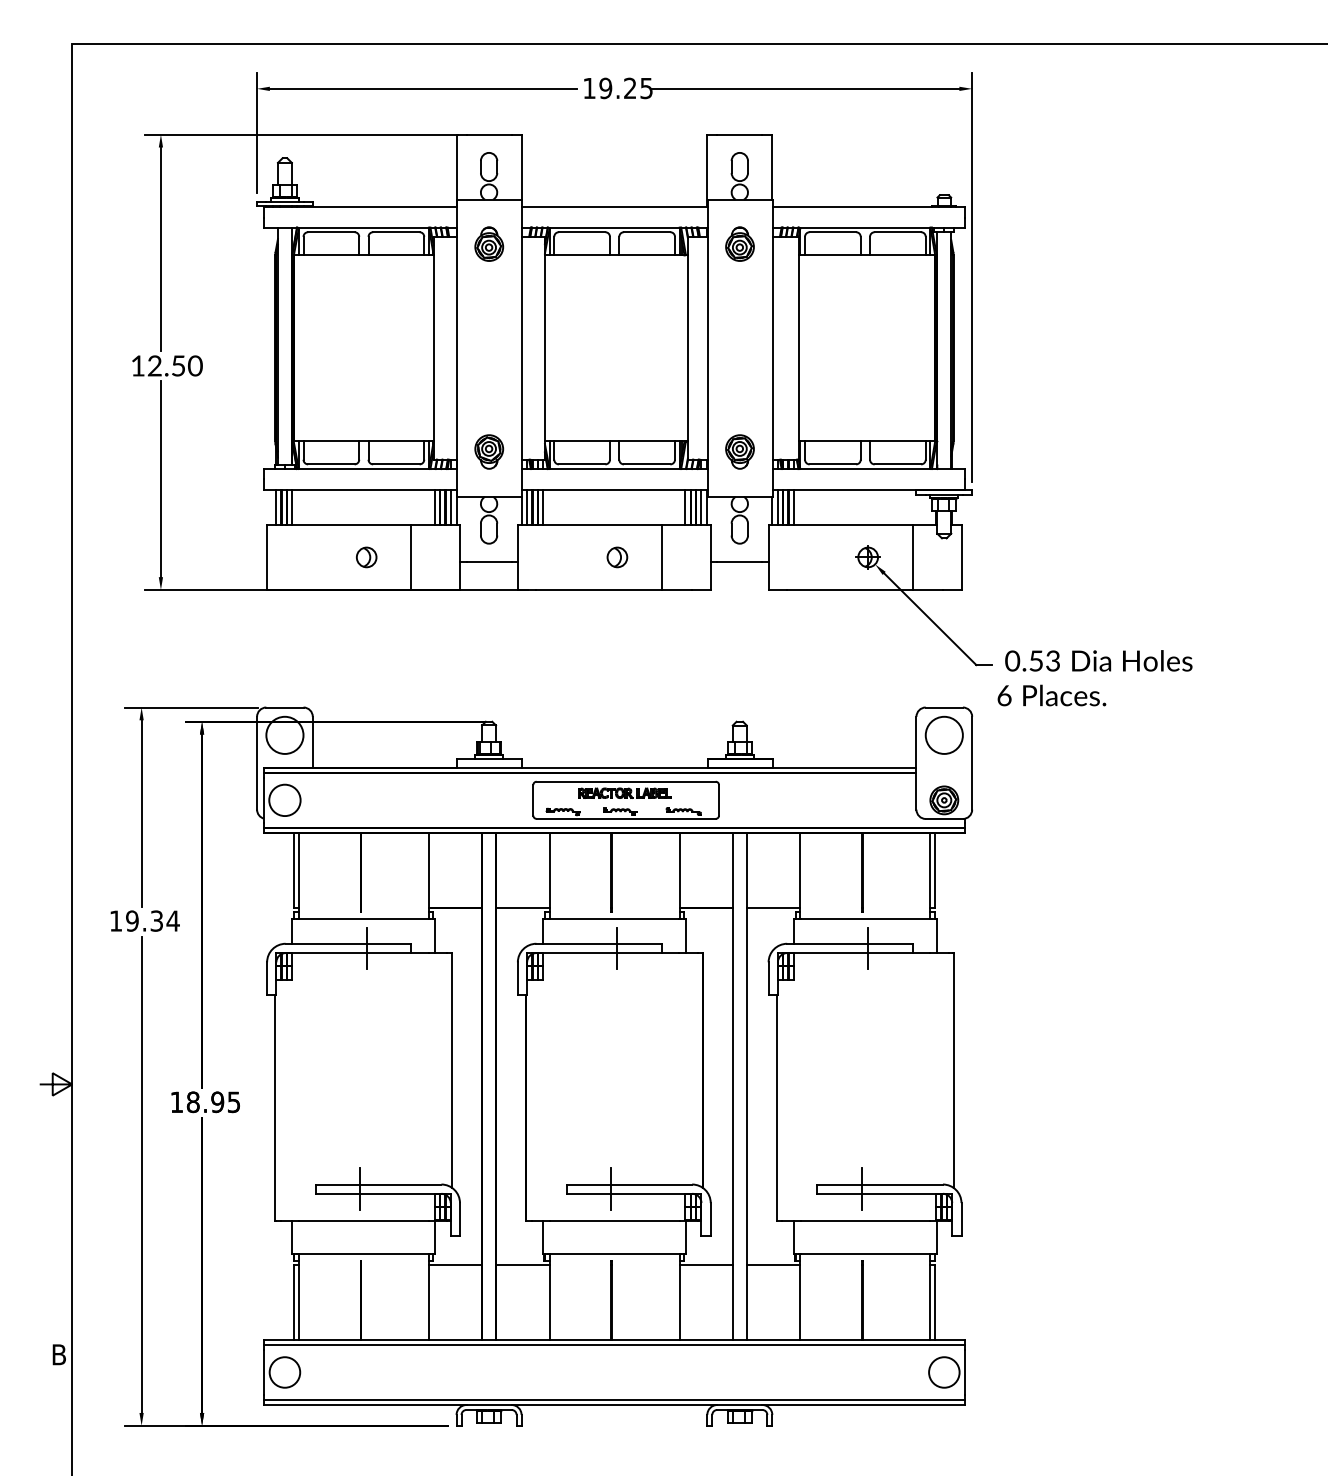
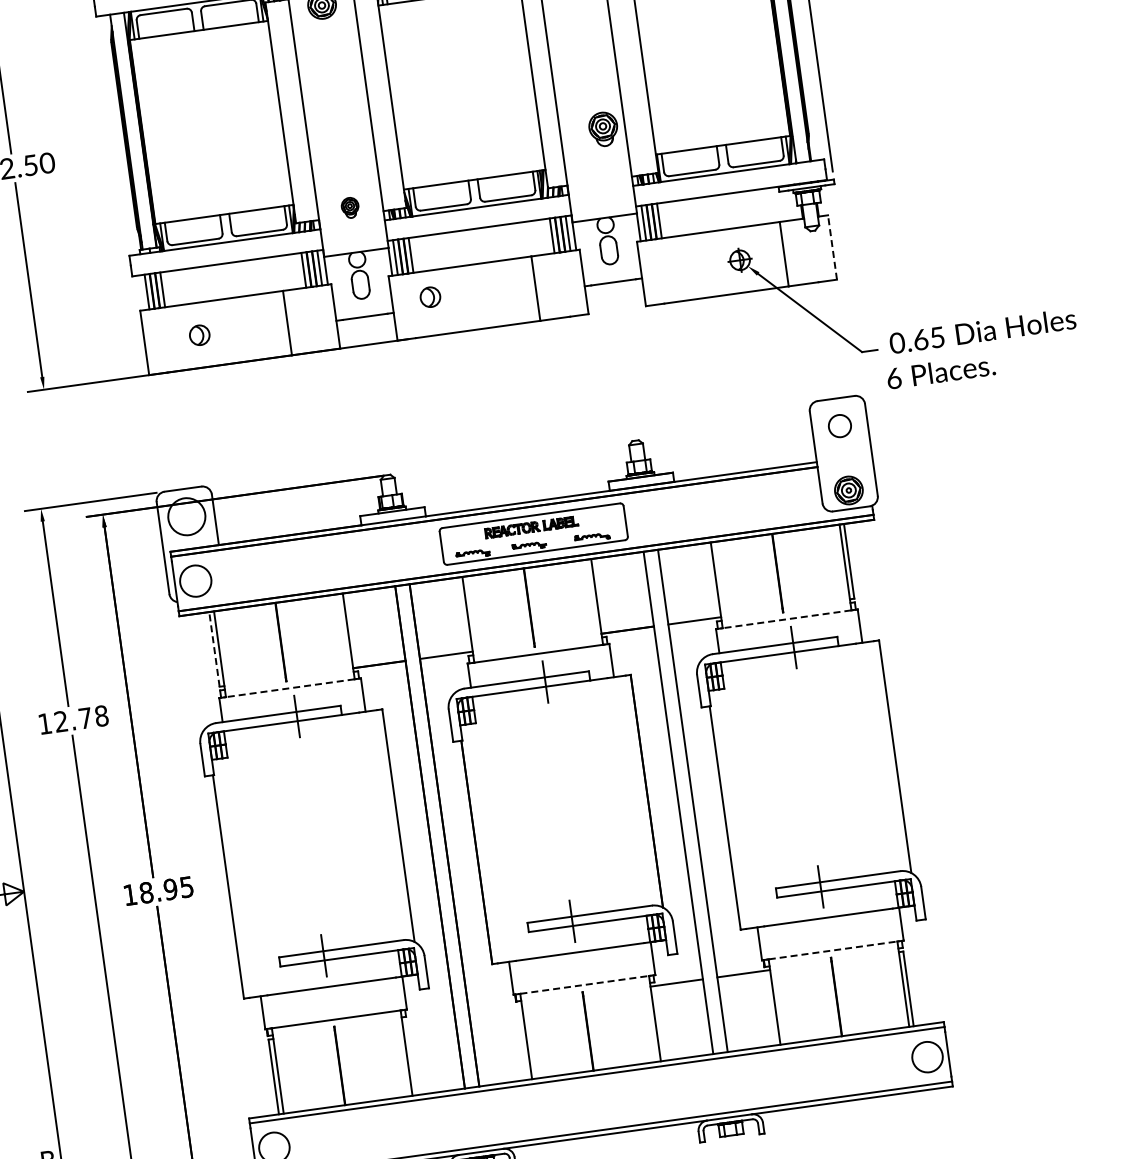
part: (489, 451) -> (350, 207), size x0.6
part: (739, 451) -> (603, 128), moved
part: (366, 557) -> (199, 335), moved
part: (617, 557) -> (430, 297), moved
line: (961, 557) -> (832, 247), solid -> dashed
text: (1044, 660) -> (928, 338), 0.53 -> 0.65
circle: (943, 734) -> (839, 425), size x0.6
line: (294, 870) -> (214, 649), solid -> dashed
line: (363, 919) -> (289, 688), solid -> dashed
line: (865, 919) -> (787, 619), solid -> dashed
text: (152, 920) -> (81, 718), 19.34 -> 12.78
line: (614, 1253) -> (584, 984), solid -> dashed
line: (865, 1253) -> (833, 950), solid -> dashed
line: (454, 1264) -> (427, 1017), removed
line: (522, 1264) -> (494, 1008), removed

